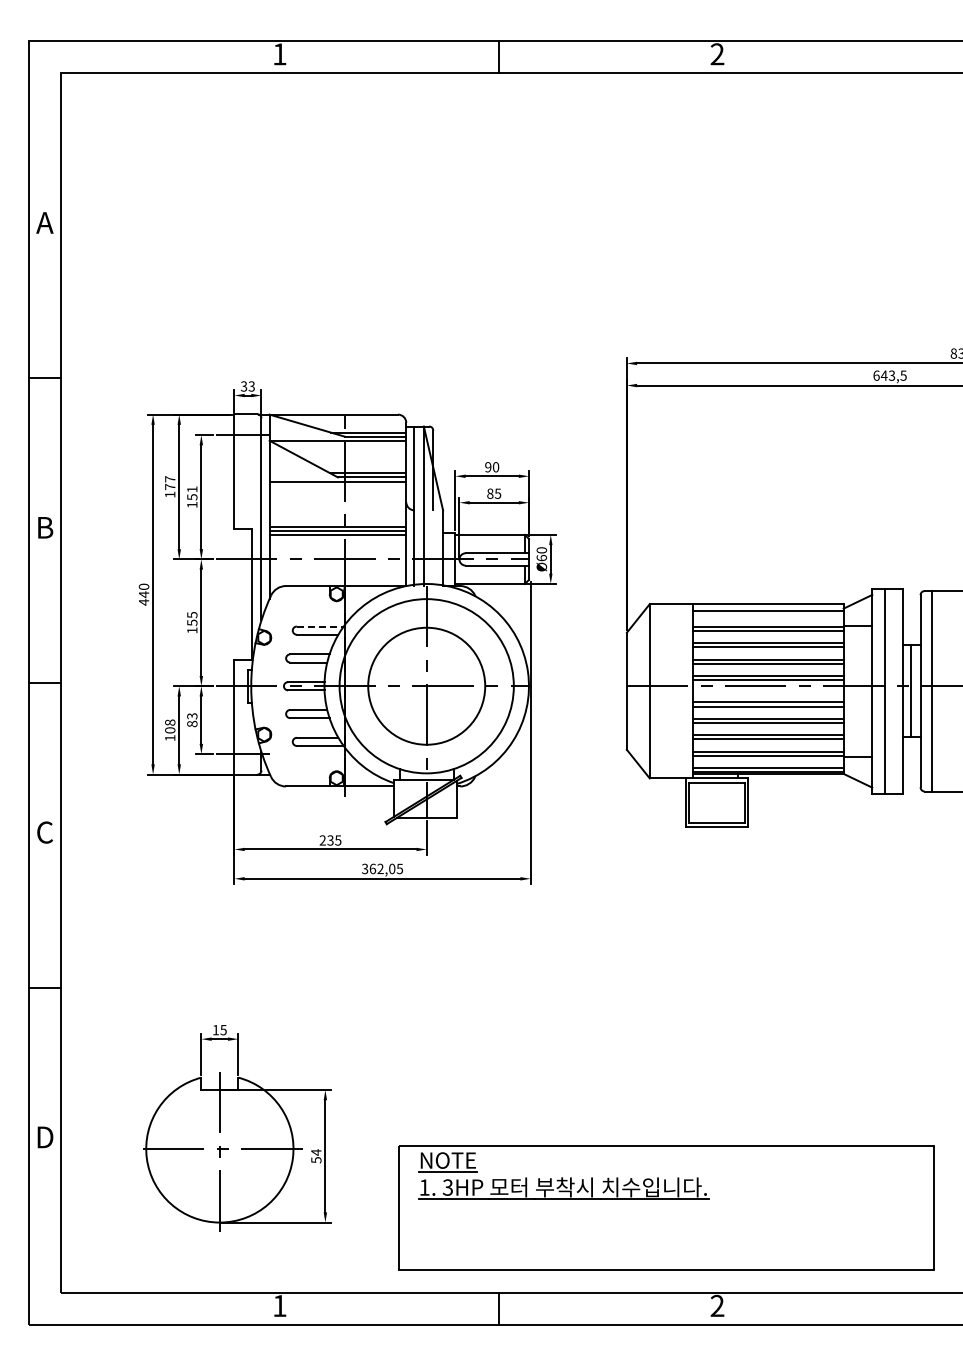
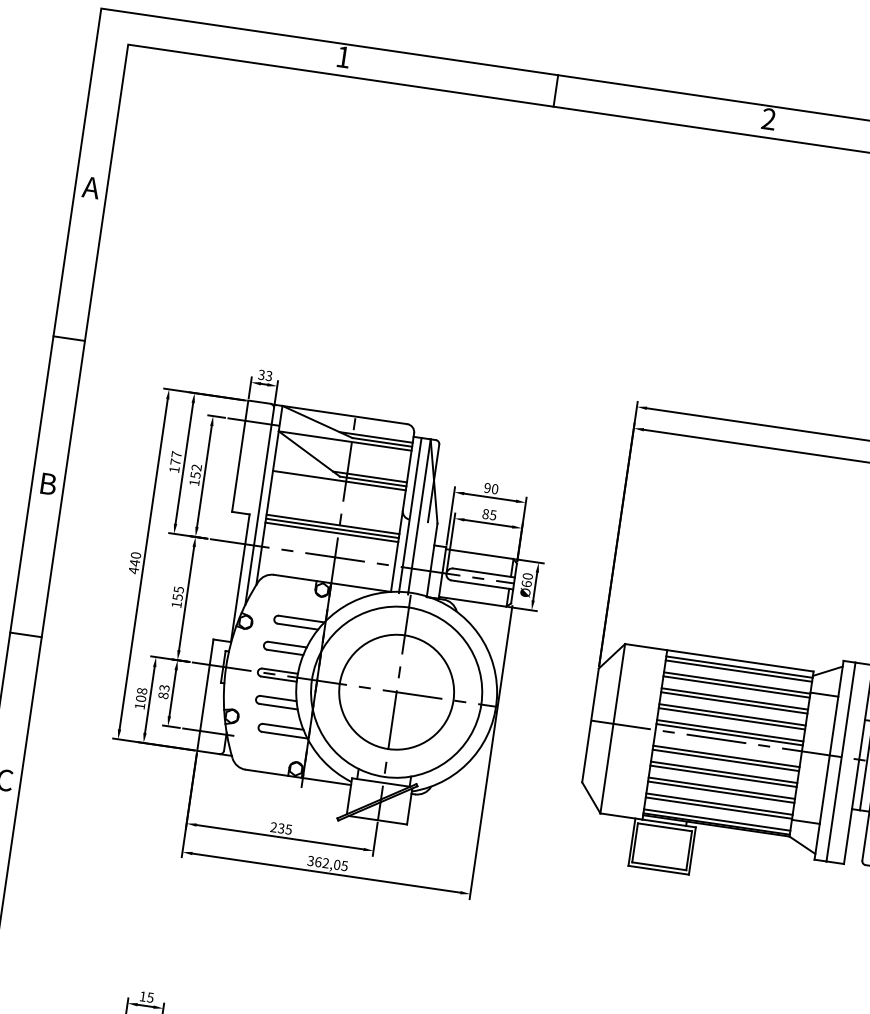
text: (192, 489) -> (196, 467), 151 -> 152
line: (768, 614) -> (739, 670), added
line: (320, 626) -> (301, 619), dashed -> solid

